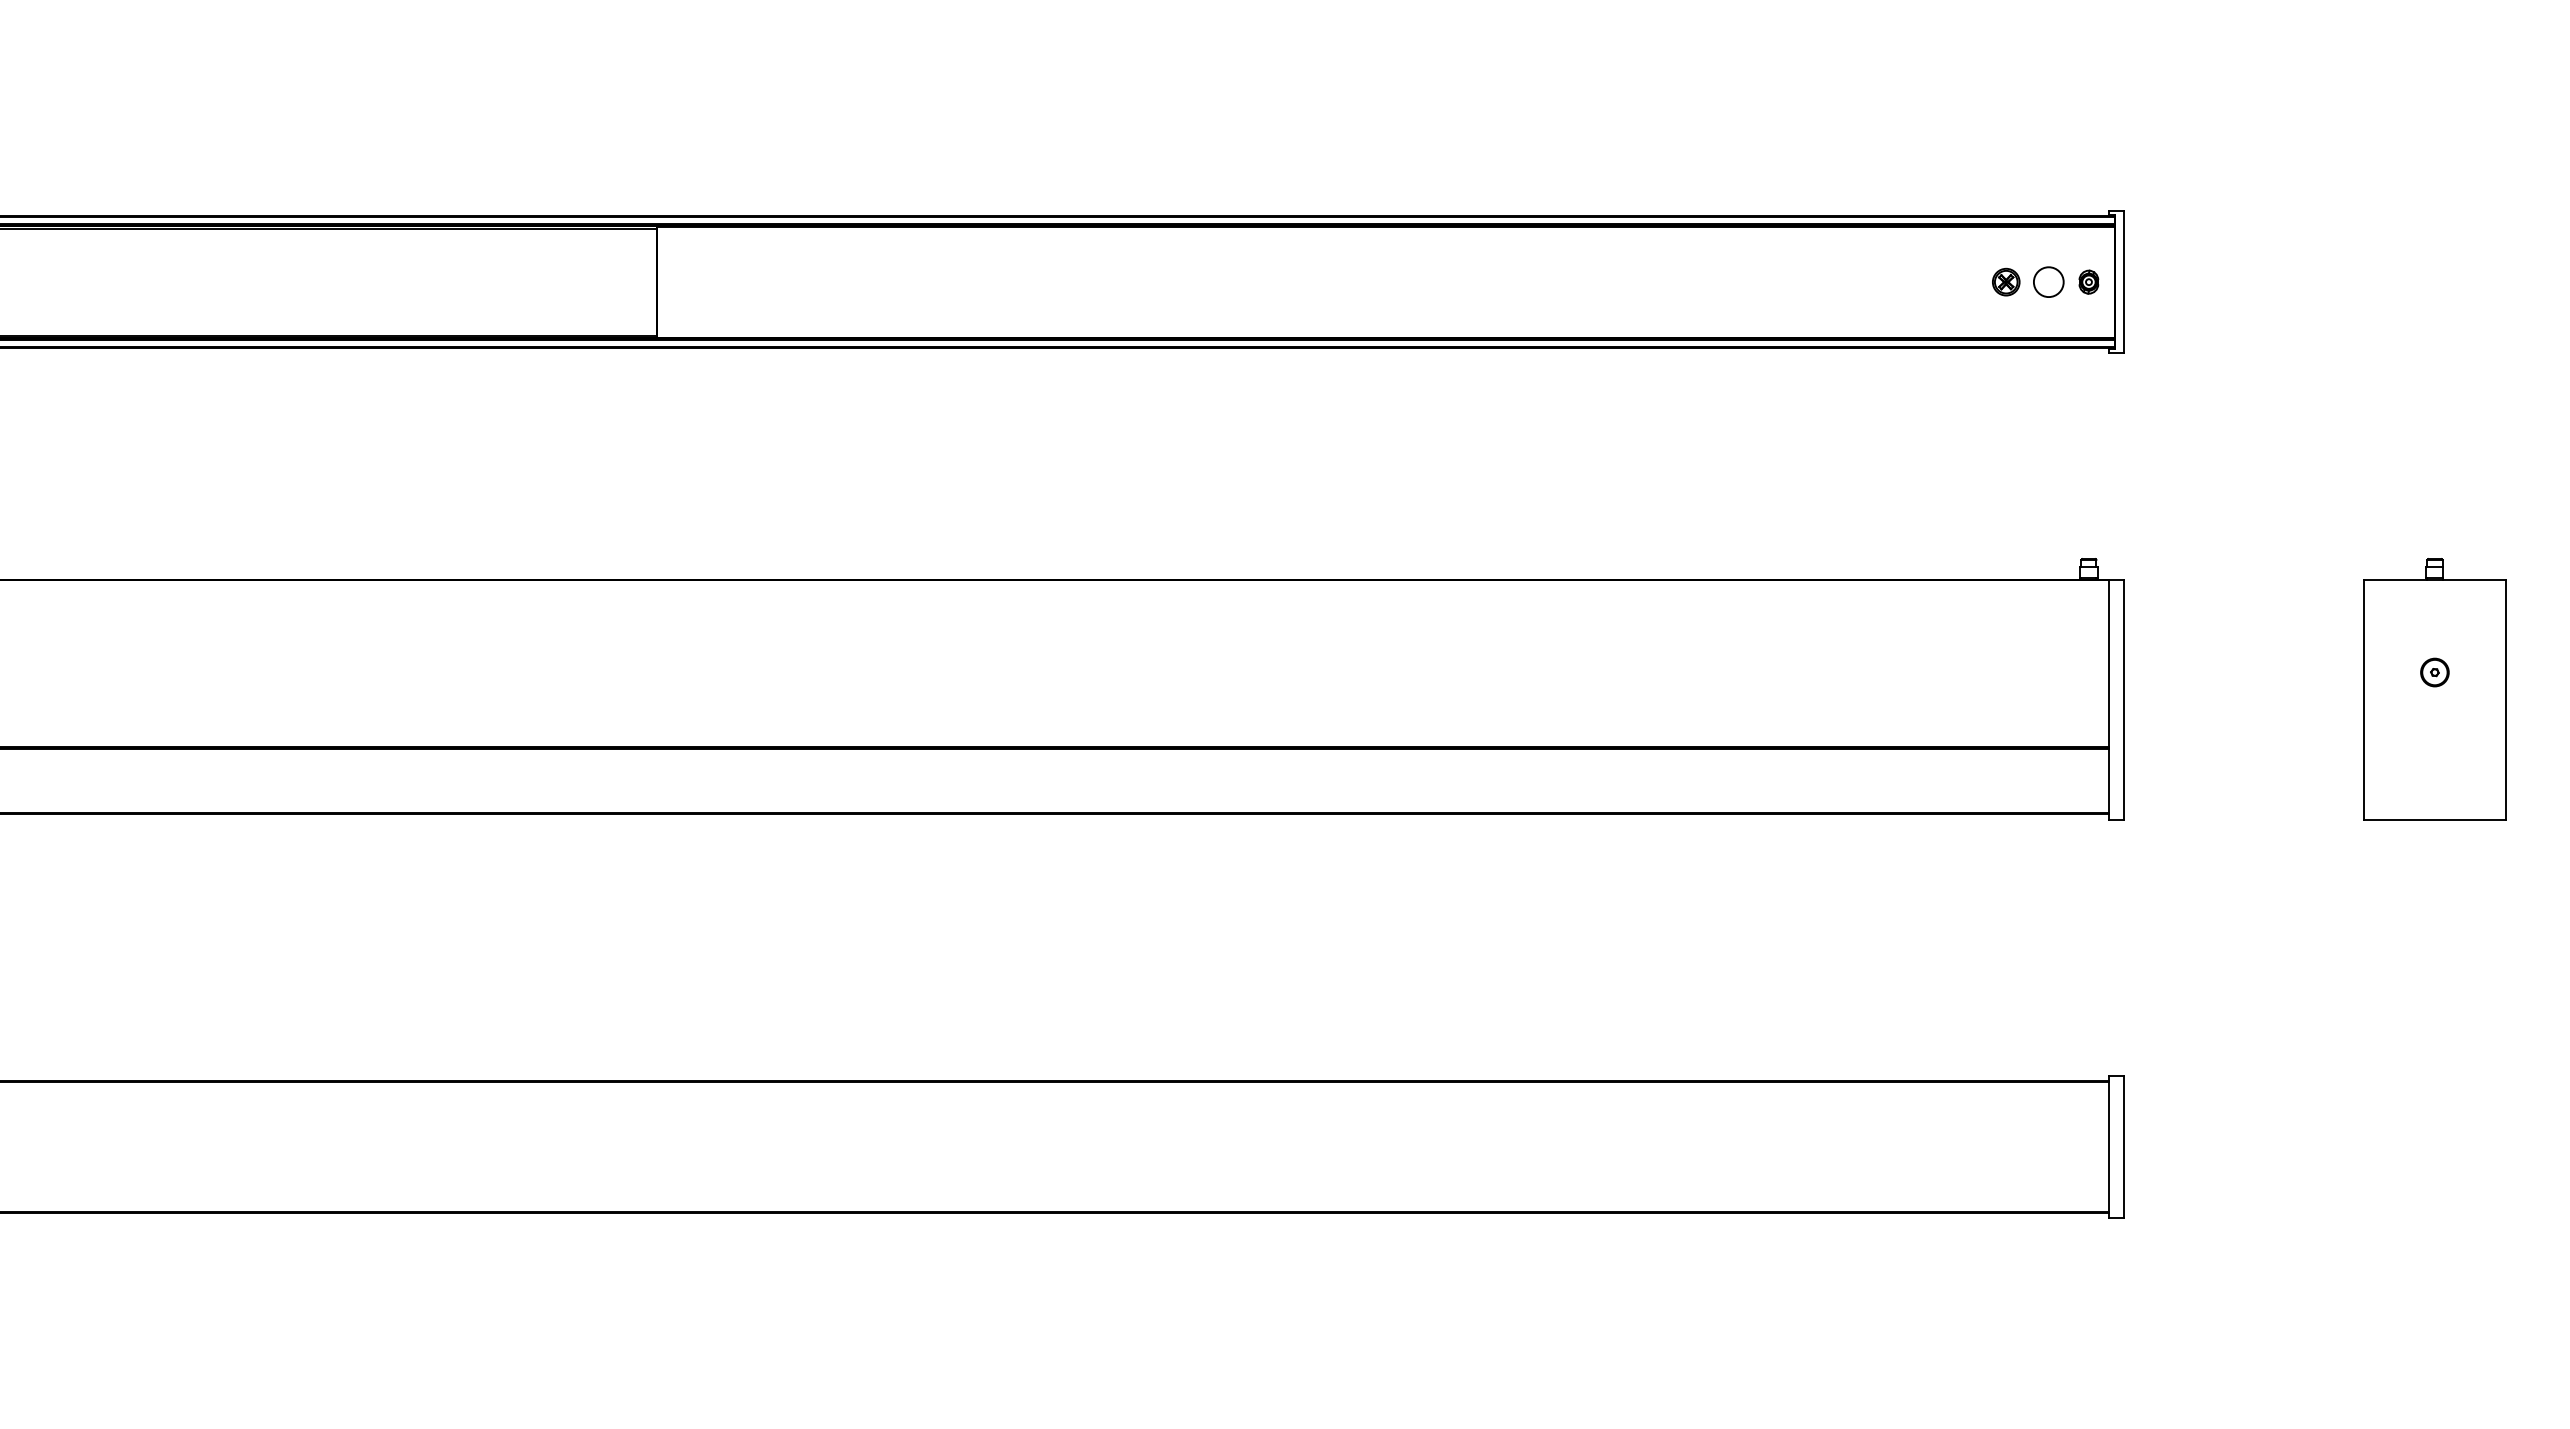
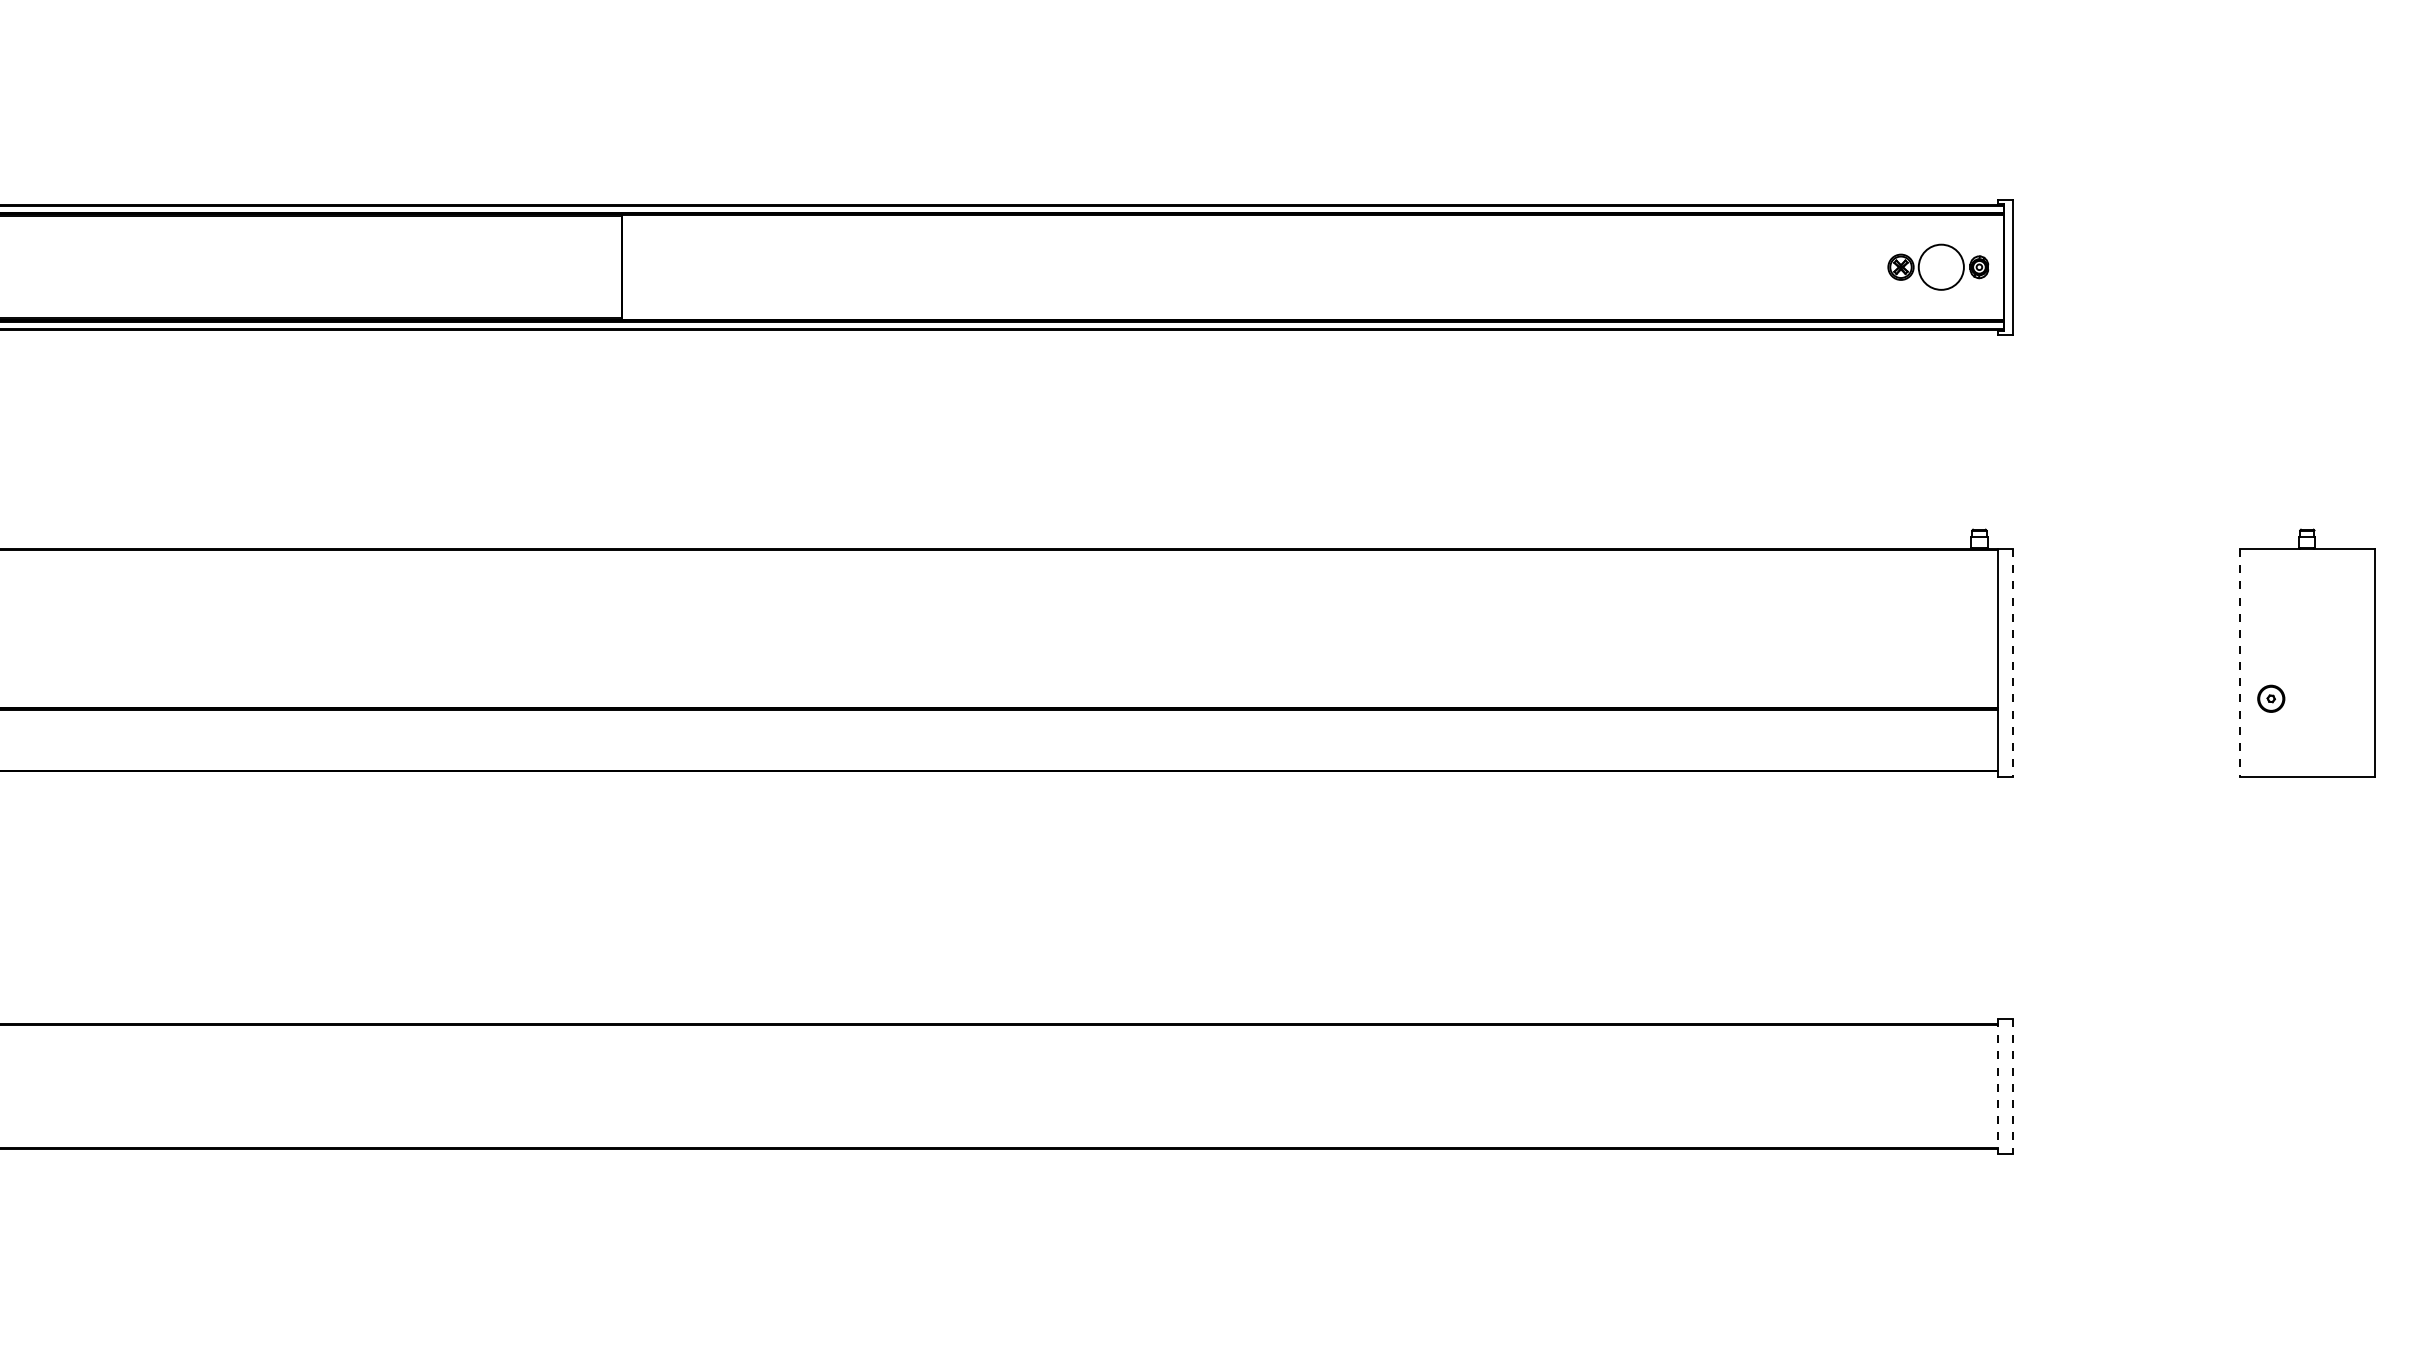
circle: (2048, 282) -> (1941, 267), size x1.6
part: (2434, 672) -> (2270, 698), moved
line: (2123, 700) -> (2012, 663), solid -> dashed
line: (2363, 700) -> (2239, 663), solid -> dashed
line: (2108, 1147) -> (1997, 1087), solid -> dashed
line: (2123, 1147) -> (2012, 1087), solid -> dashed

